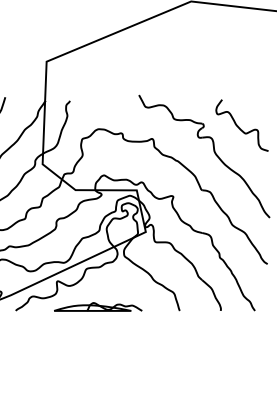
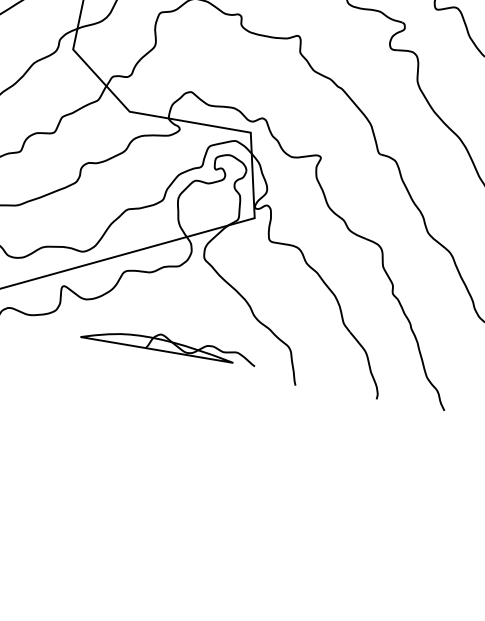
part: (98, 306) -> (169, 343), moved

